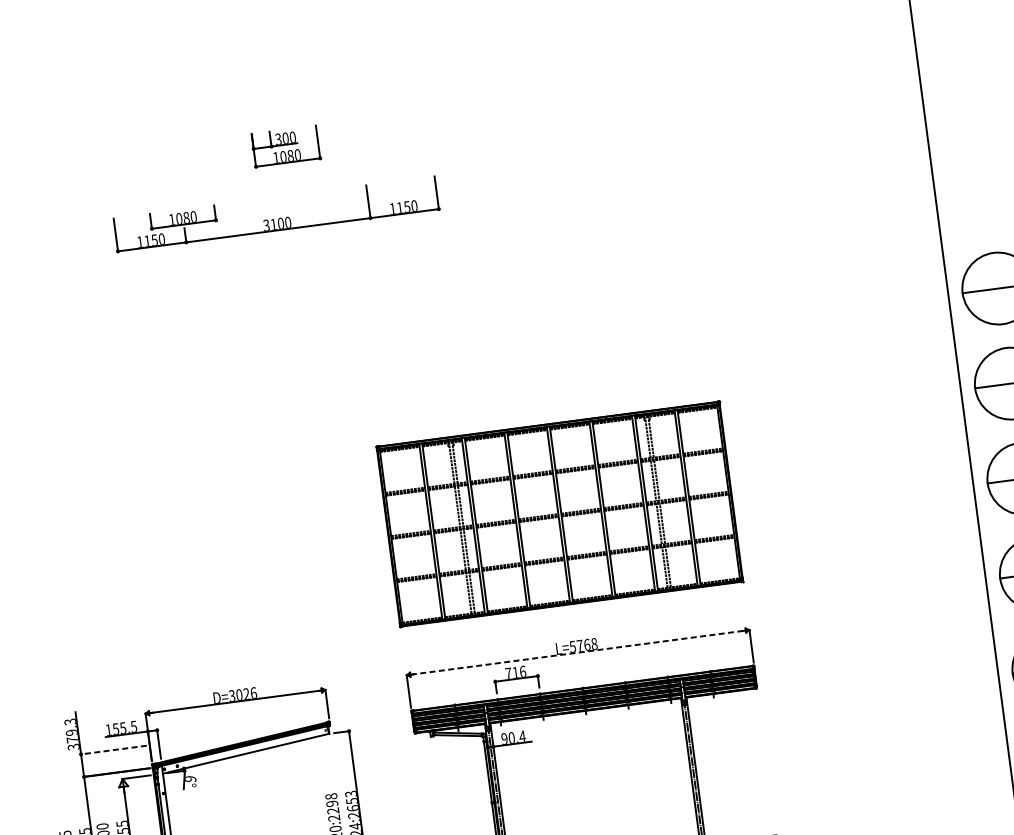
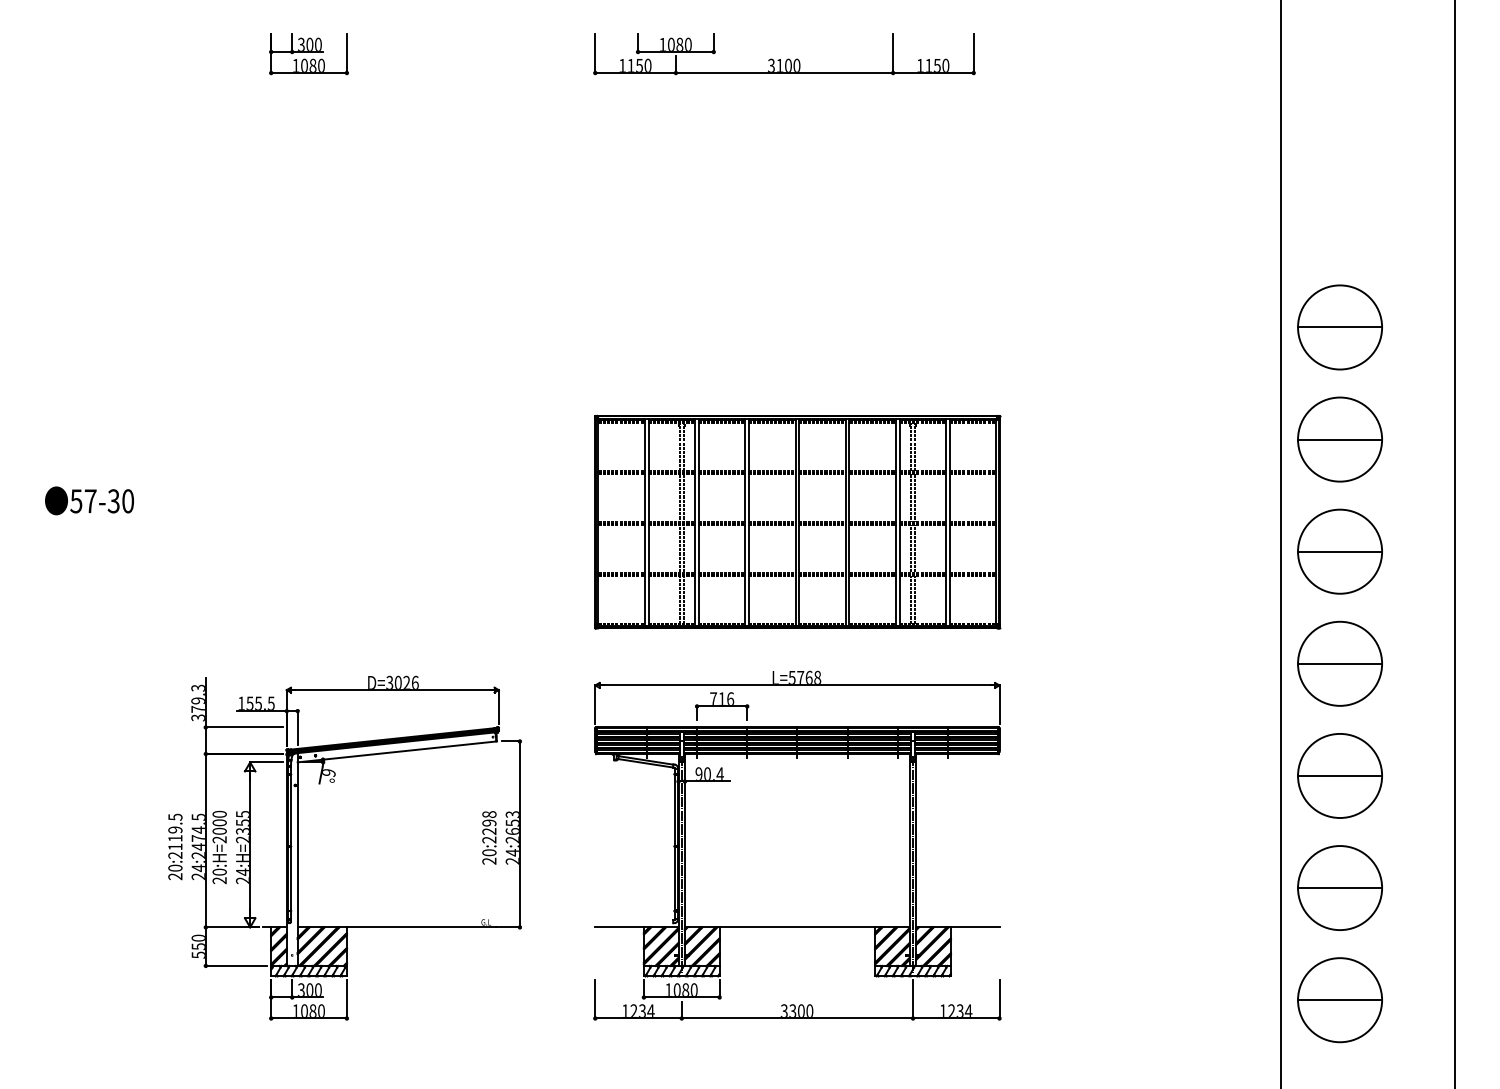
part: (285, 146) -> (308, 54), moved
part: (276, 214) -> (784, 54), moved
line: (578, 652) -> (797, 685), dashed -> solid
line: (113, 750) -> (244, 727), dashed -> solid

